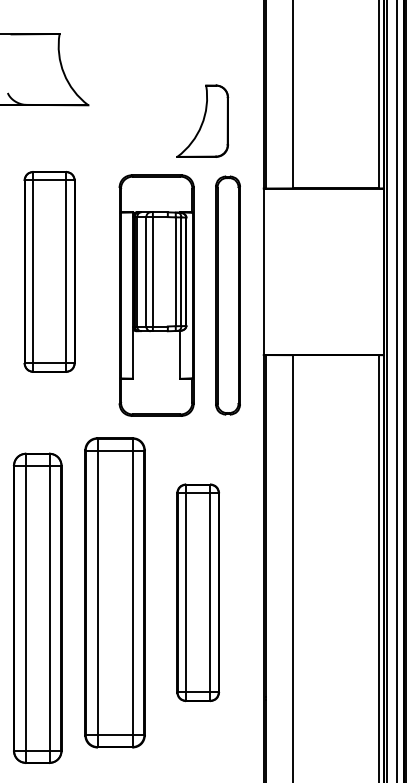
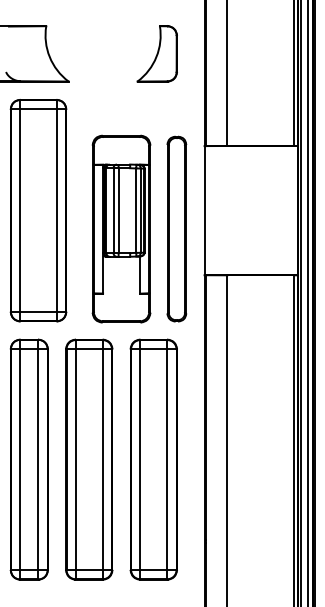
part: (201, 120) -> (156, 53), moved
part: (49, 271) -> (38, 210), size x1.43
part: (197, 592) -> (153, 459), size x1.43
part: (36, 608) -> (28, 459), moved

